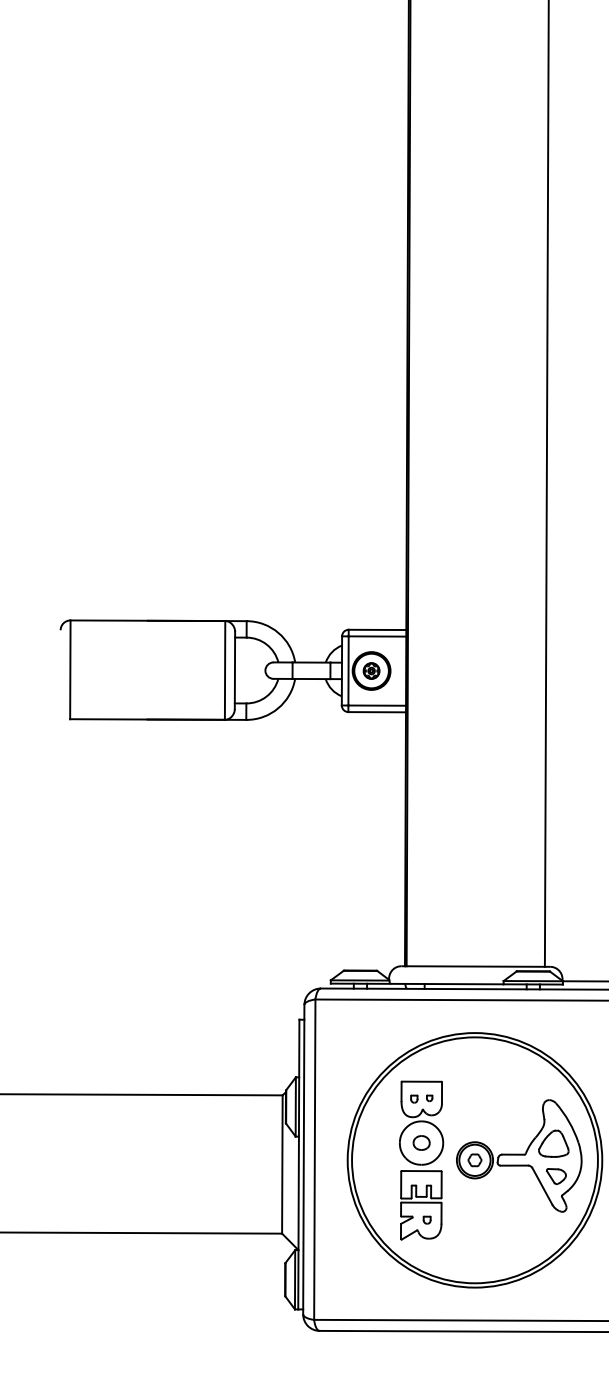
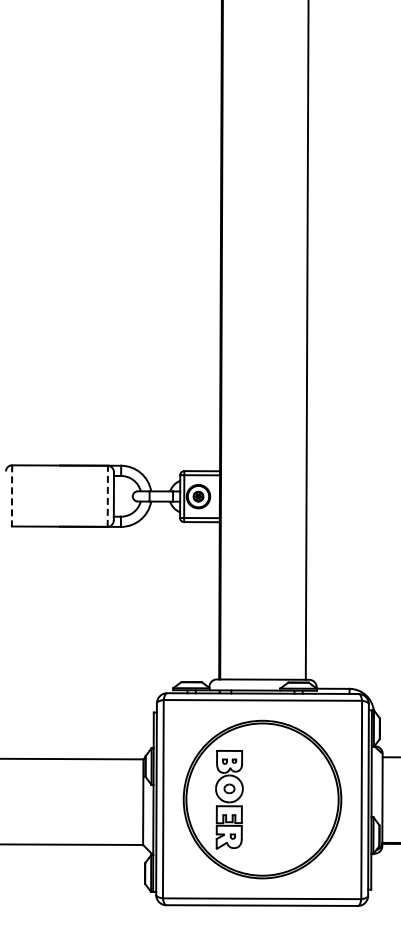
line: (71, 669) -> (12, 495), solid -> dashed
line: (224, 670) -> (107, 496), solid -> dashed
part: (518, 1155) -> (289, 796), removed

